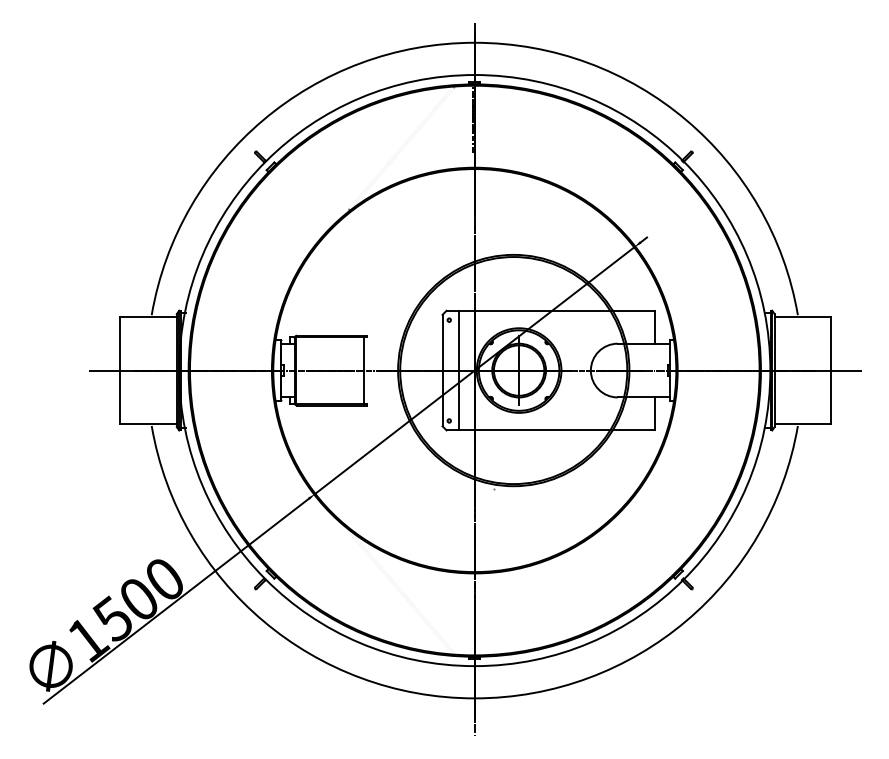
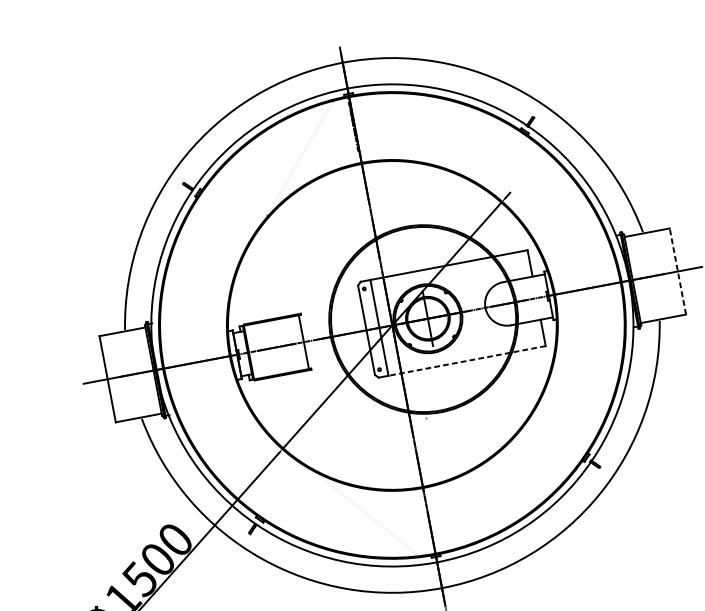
line: (831, 370) -> (678, 271), solid -> dashed
line: (556, 430) -> (466, 361), solid -> dashed

